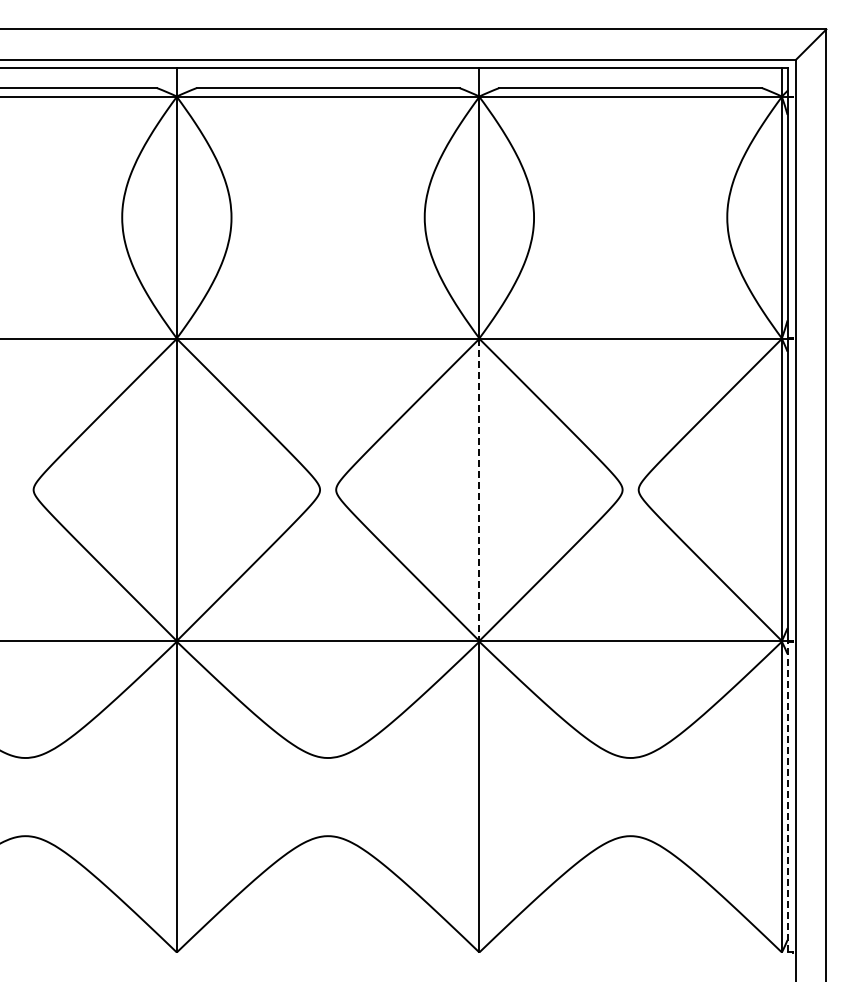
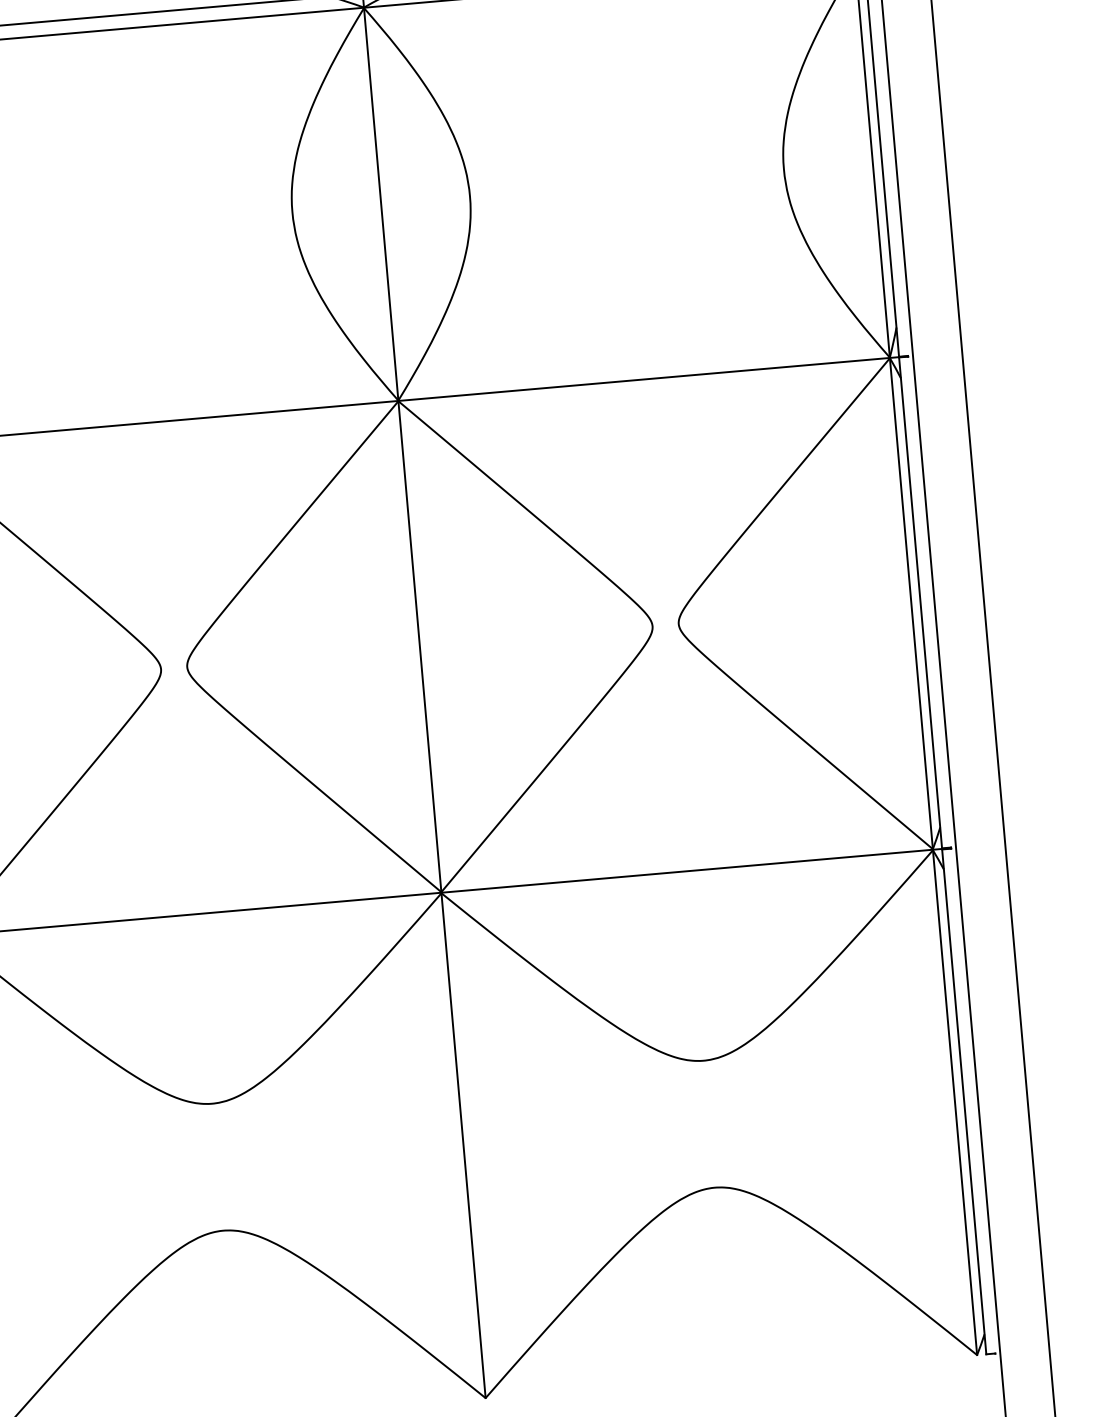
line: (479, 490) -> (420, 647), dashed -> solid
line: (787, 796) -> (964, 1100), dashed -> solid

